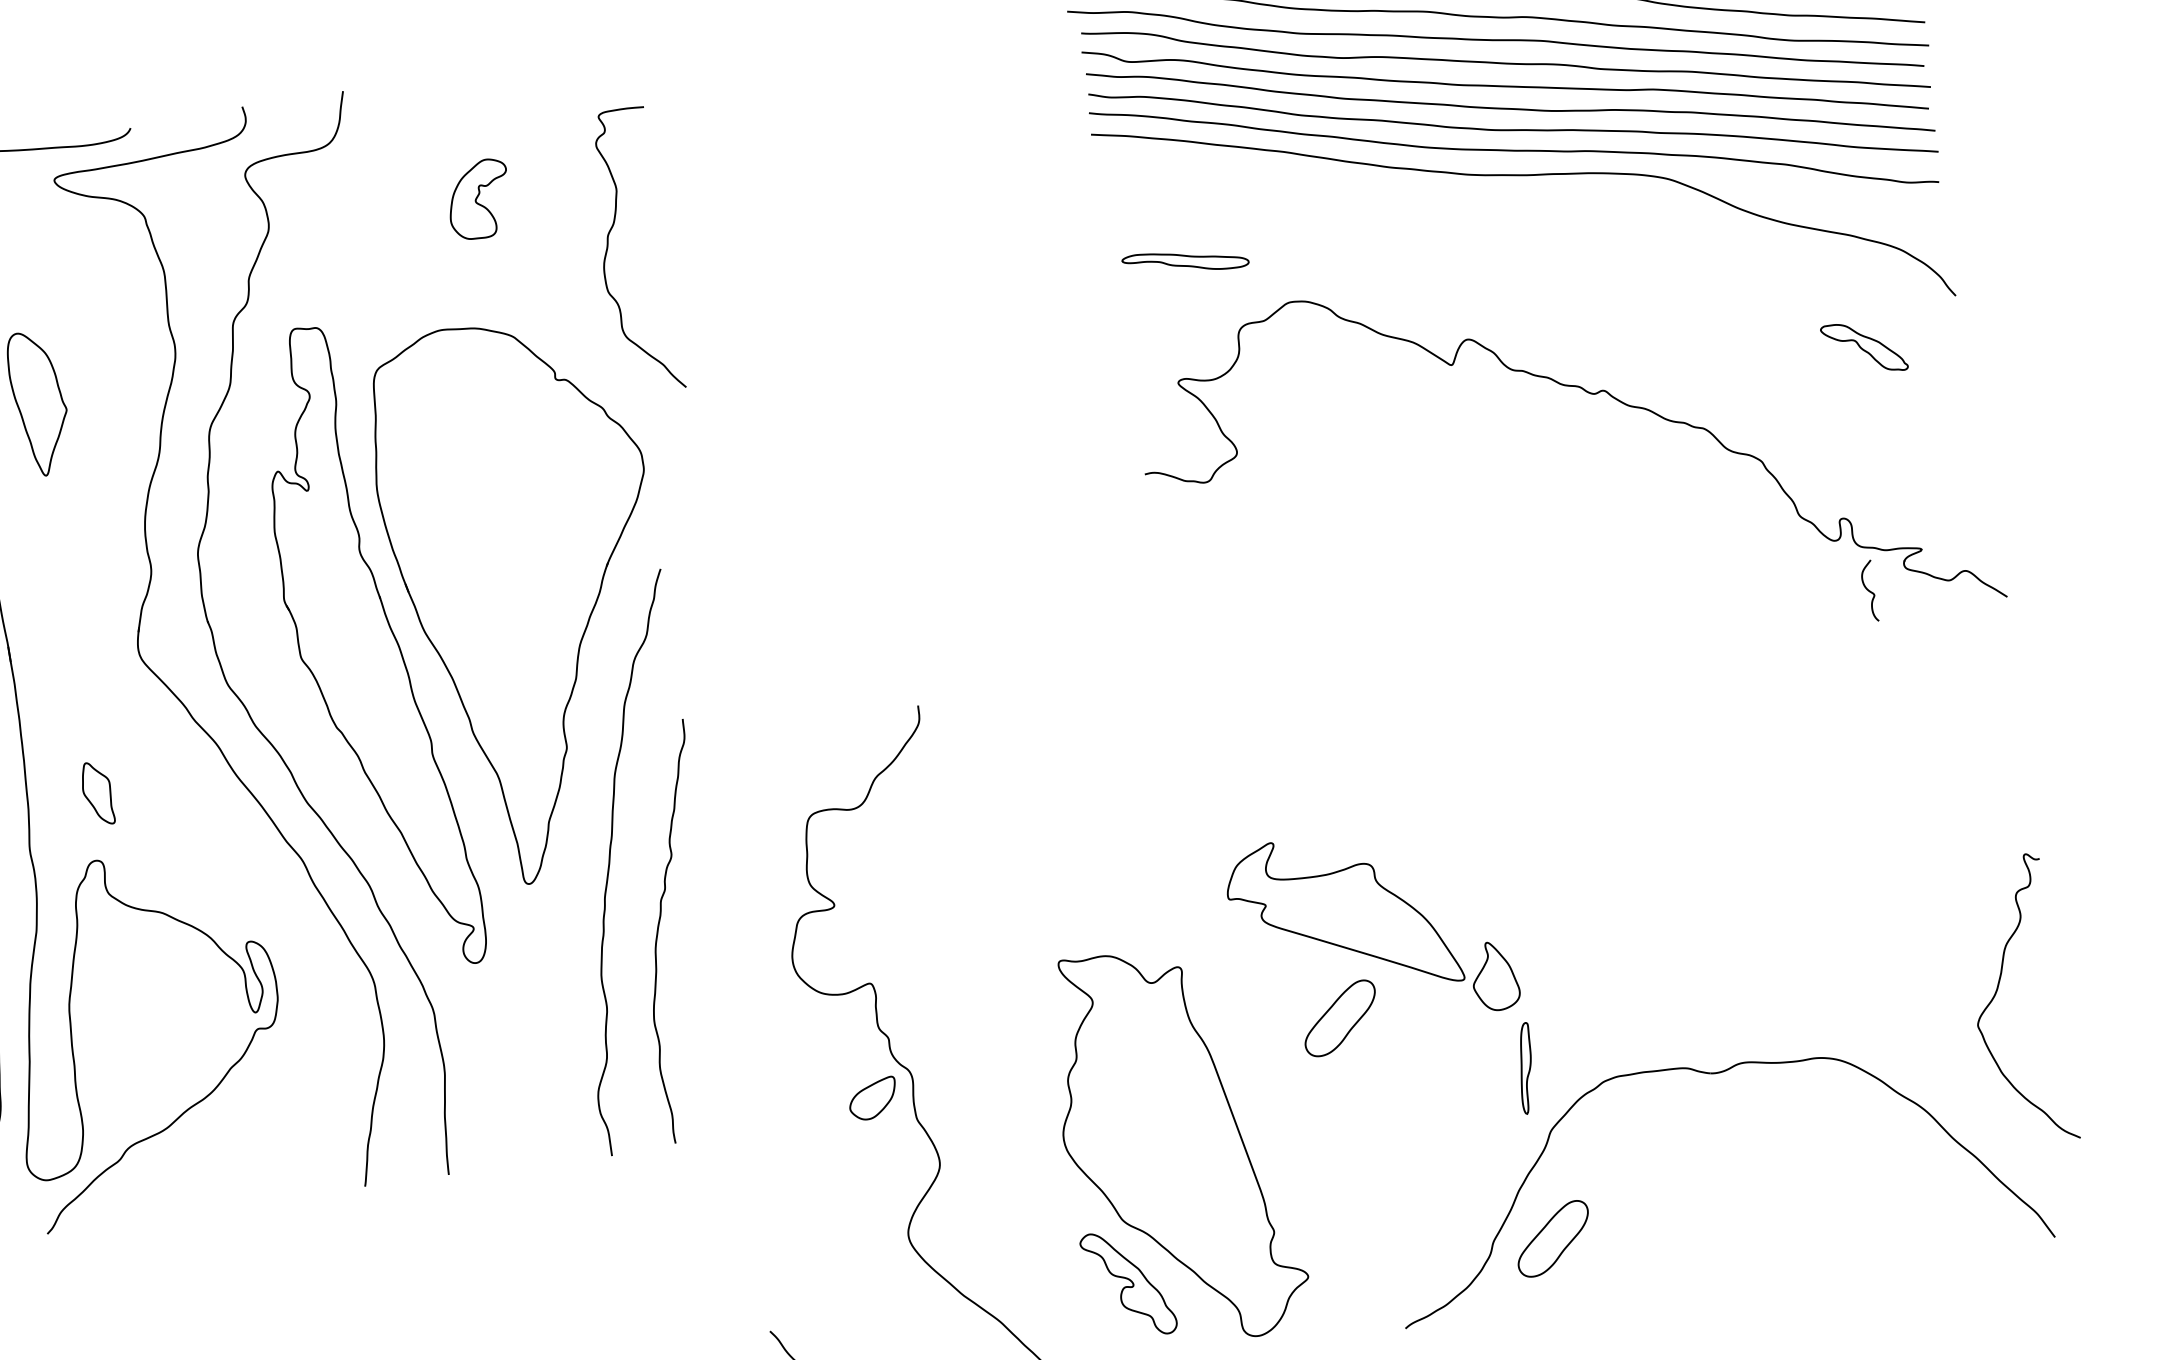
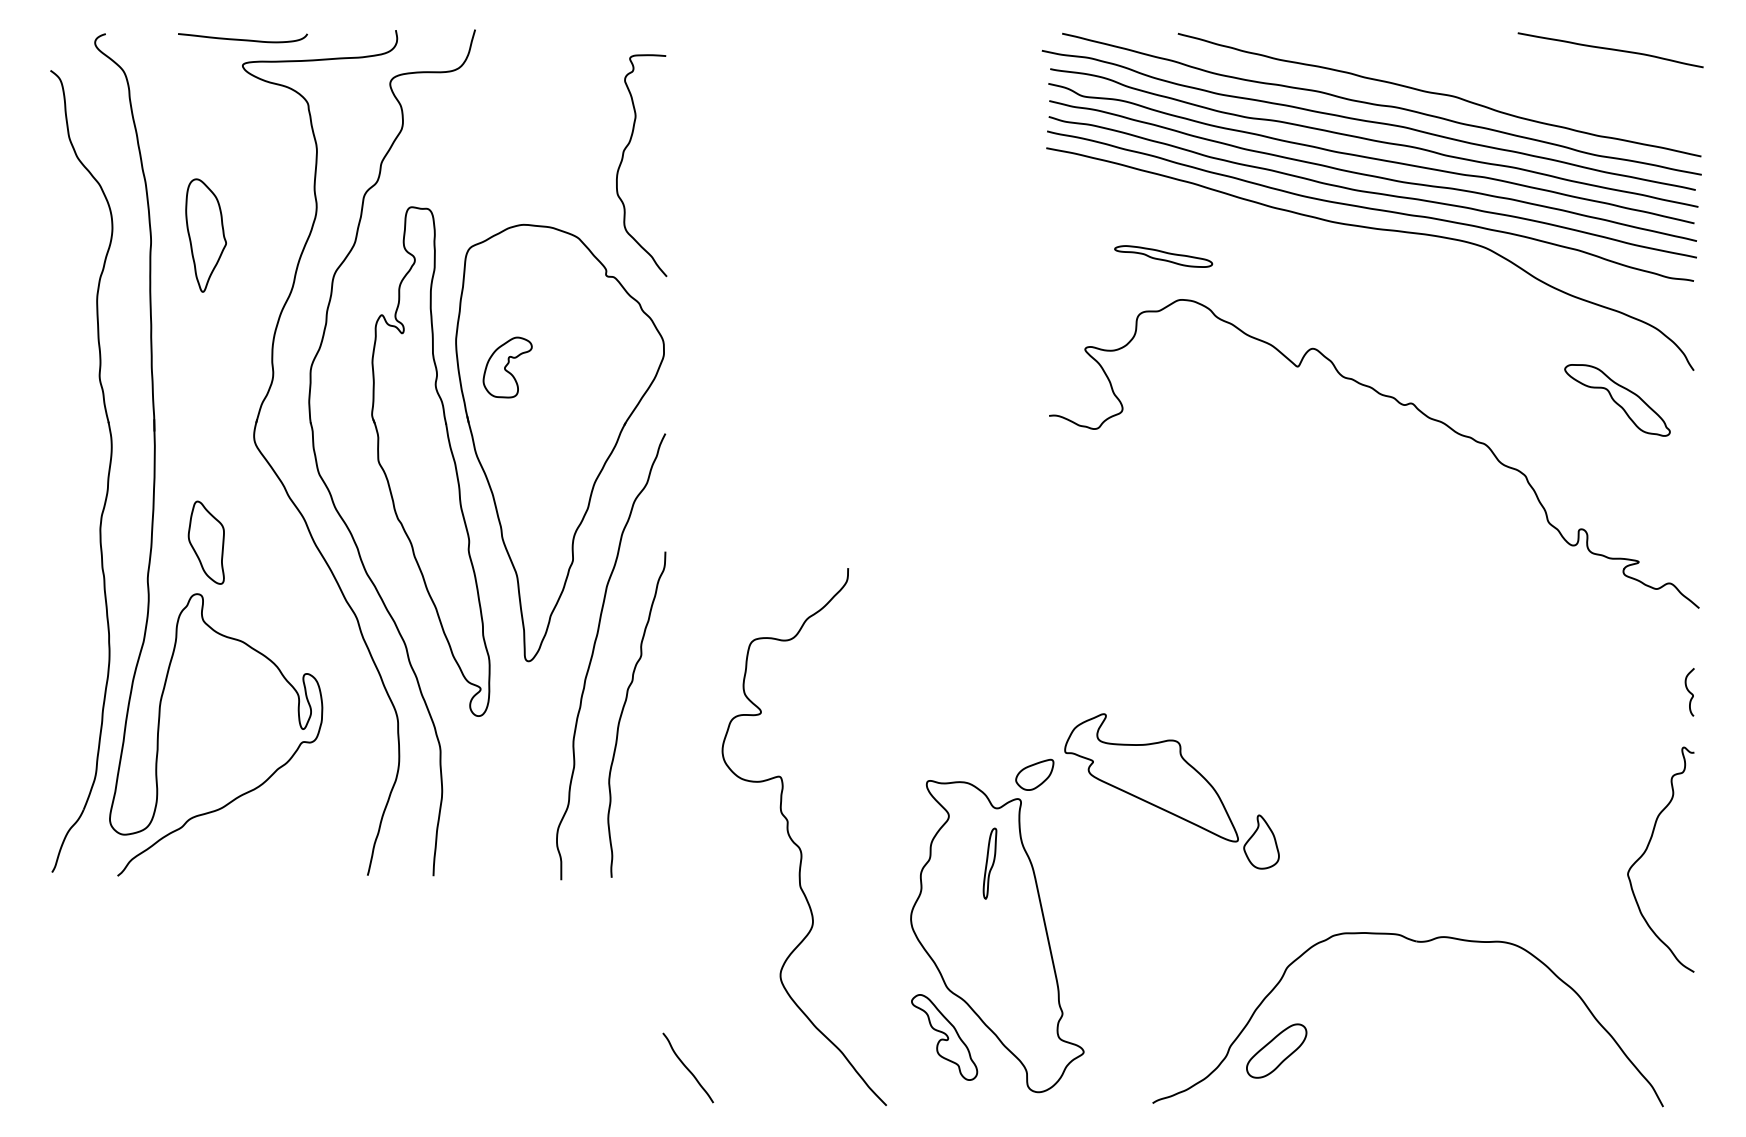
part: (478, 199) -> (507, 367), moved
curve: (609, 246) -> (623, 159), moved
part: (1185, 261) -> (1163, 256), moved
part: (1864, 348) -> (1617, 400), size x1.67
curve: (1869, 591) -> (1689, 692), moved
part: (96, 793) -> (205, 542), size x1.67
curve: (1997, 993) -> (1646, 851), moved
part: (1339, 1017) -> (1137, 856), removed
part: (1525, 1068) -> (989, 863), moved
part: (872, 1098) -> (1034, 774), moved

